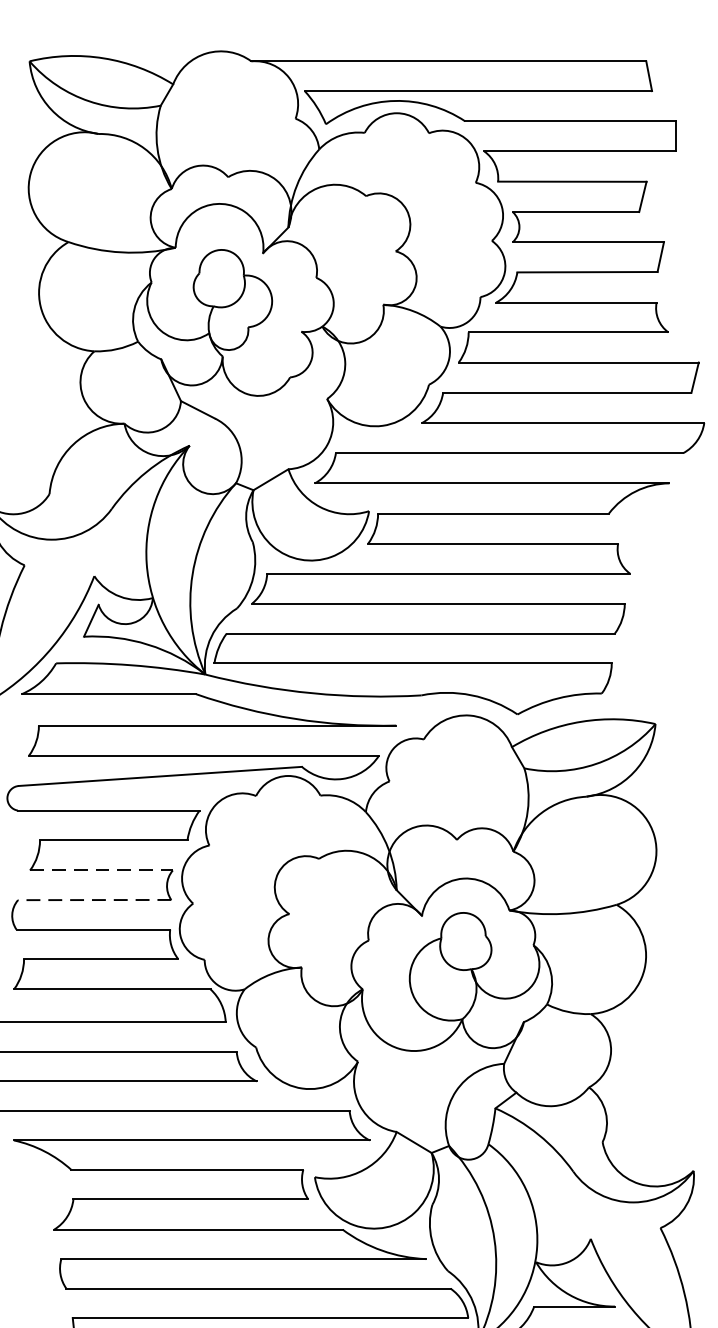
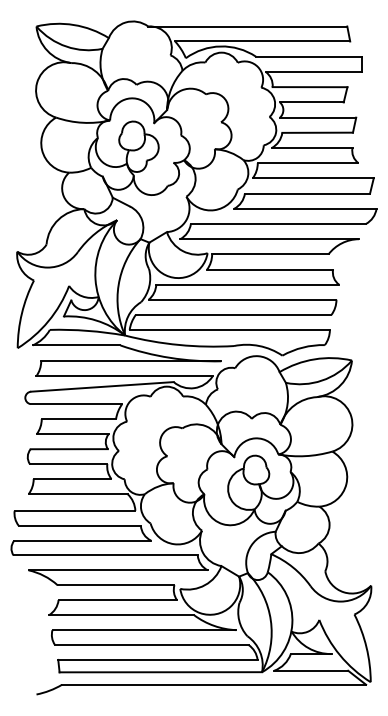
line: (101, 870) -> (72, 434), dashed -> solid
line: (95, 900) -> (69, 449), dashed -> solid

